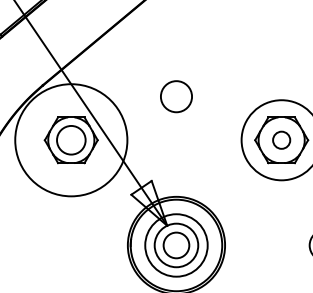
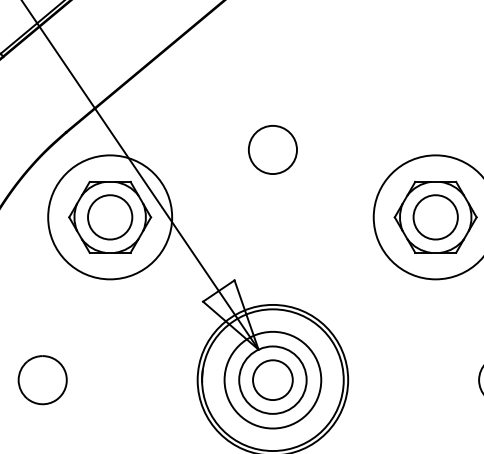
circle: (281, 139) -> (435, 216), size x1.67
circle: (71, 140) -> (110, 217), size x0.71
part: (27, 245) -> (42, 380), added

